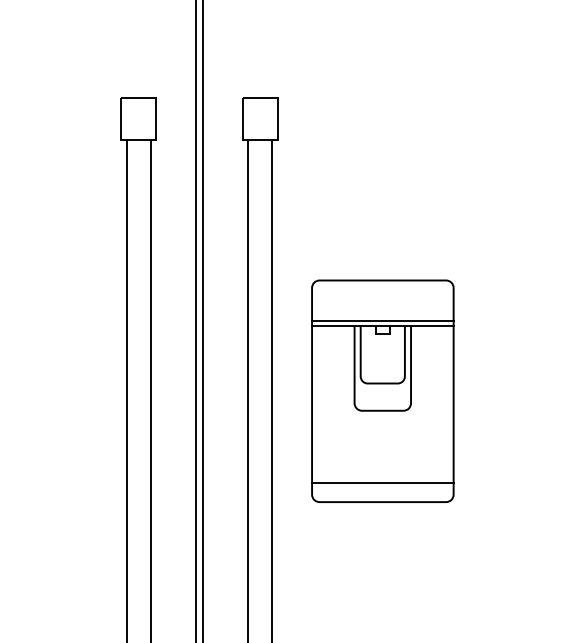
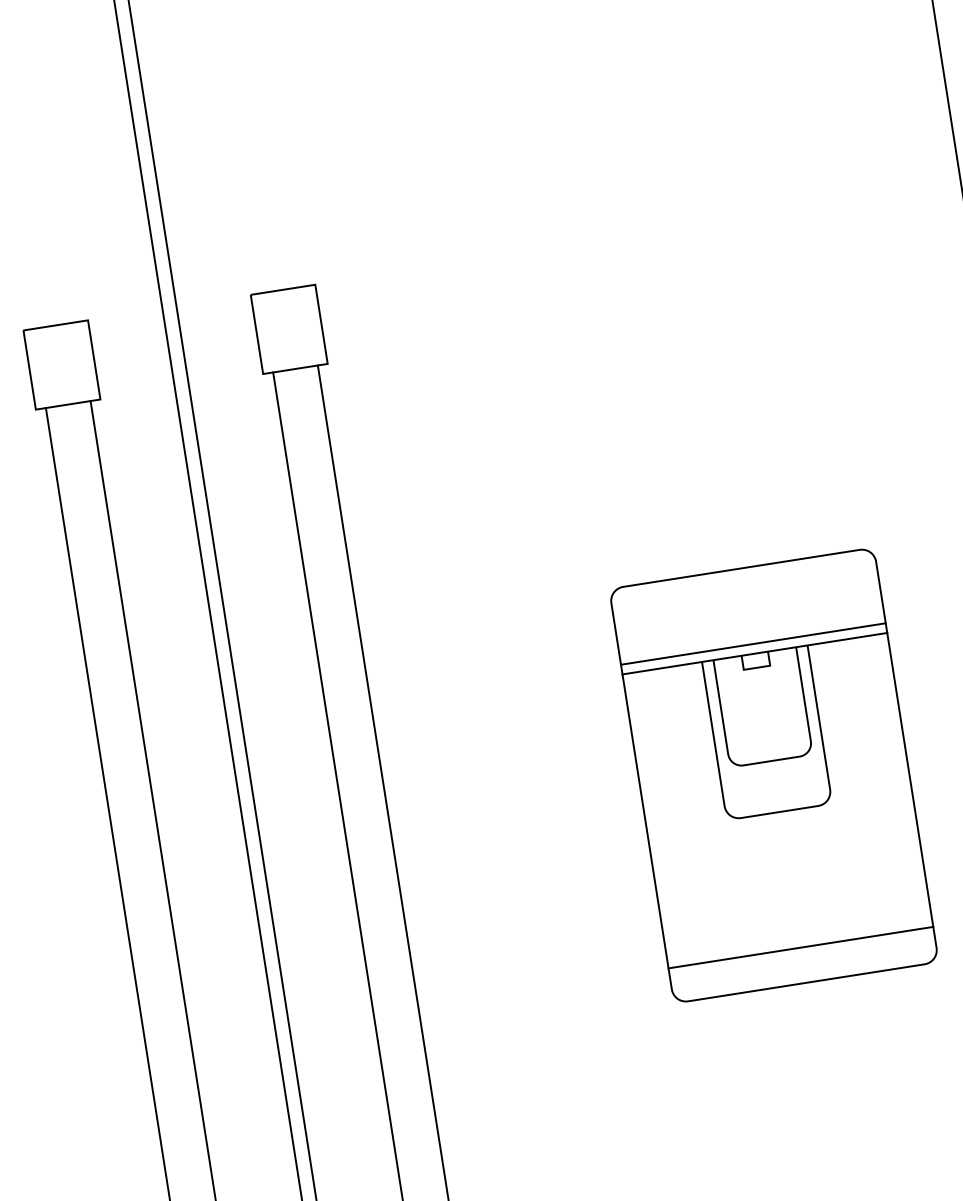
part: (382, 390) -> (773, 774), moved

